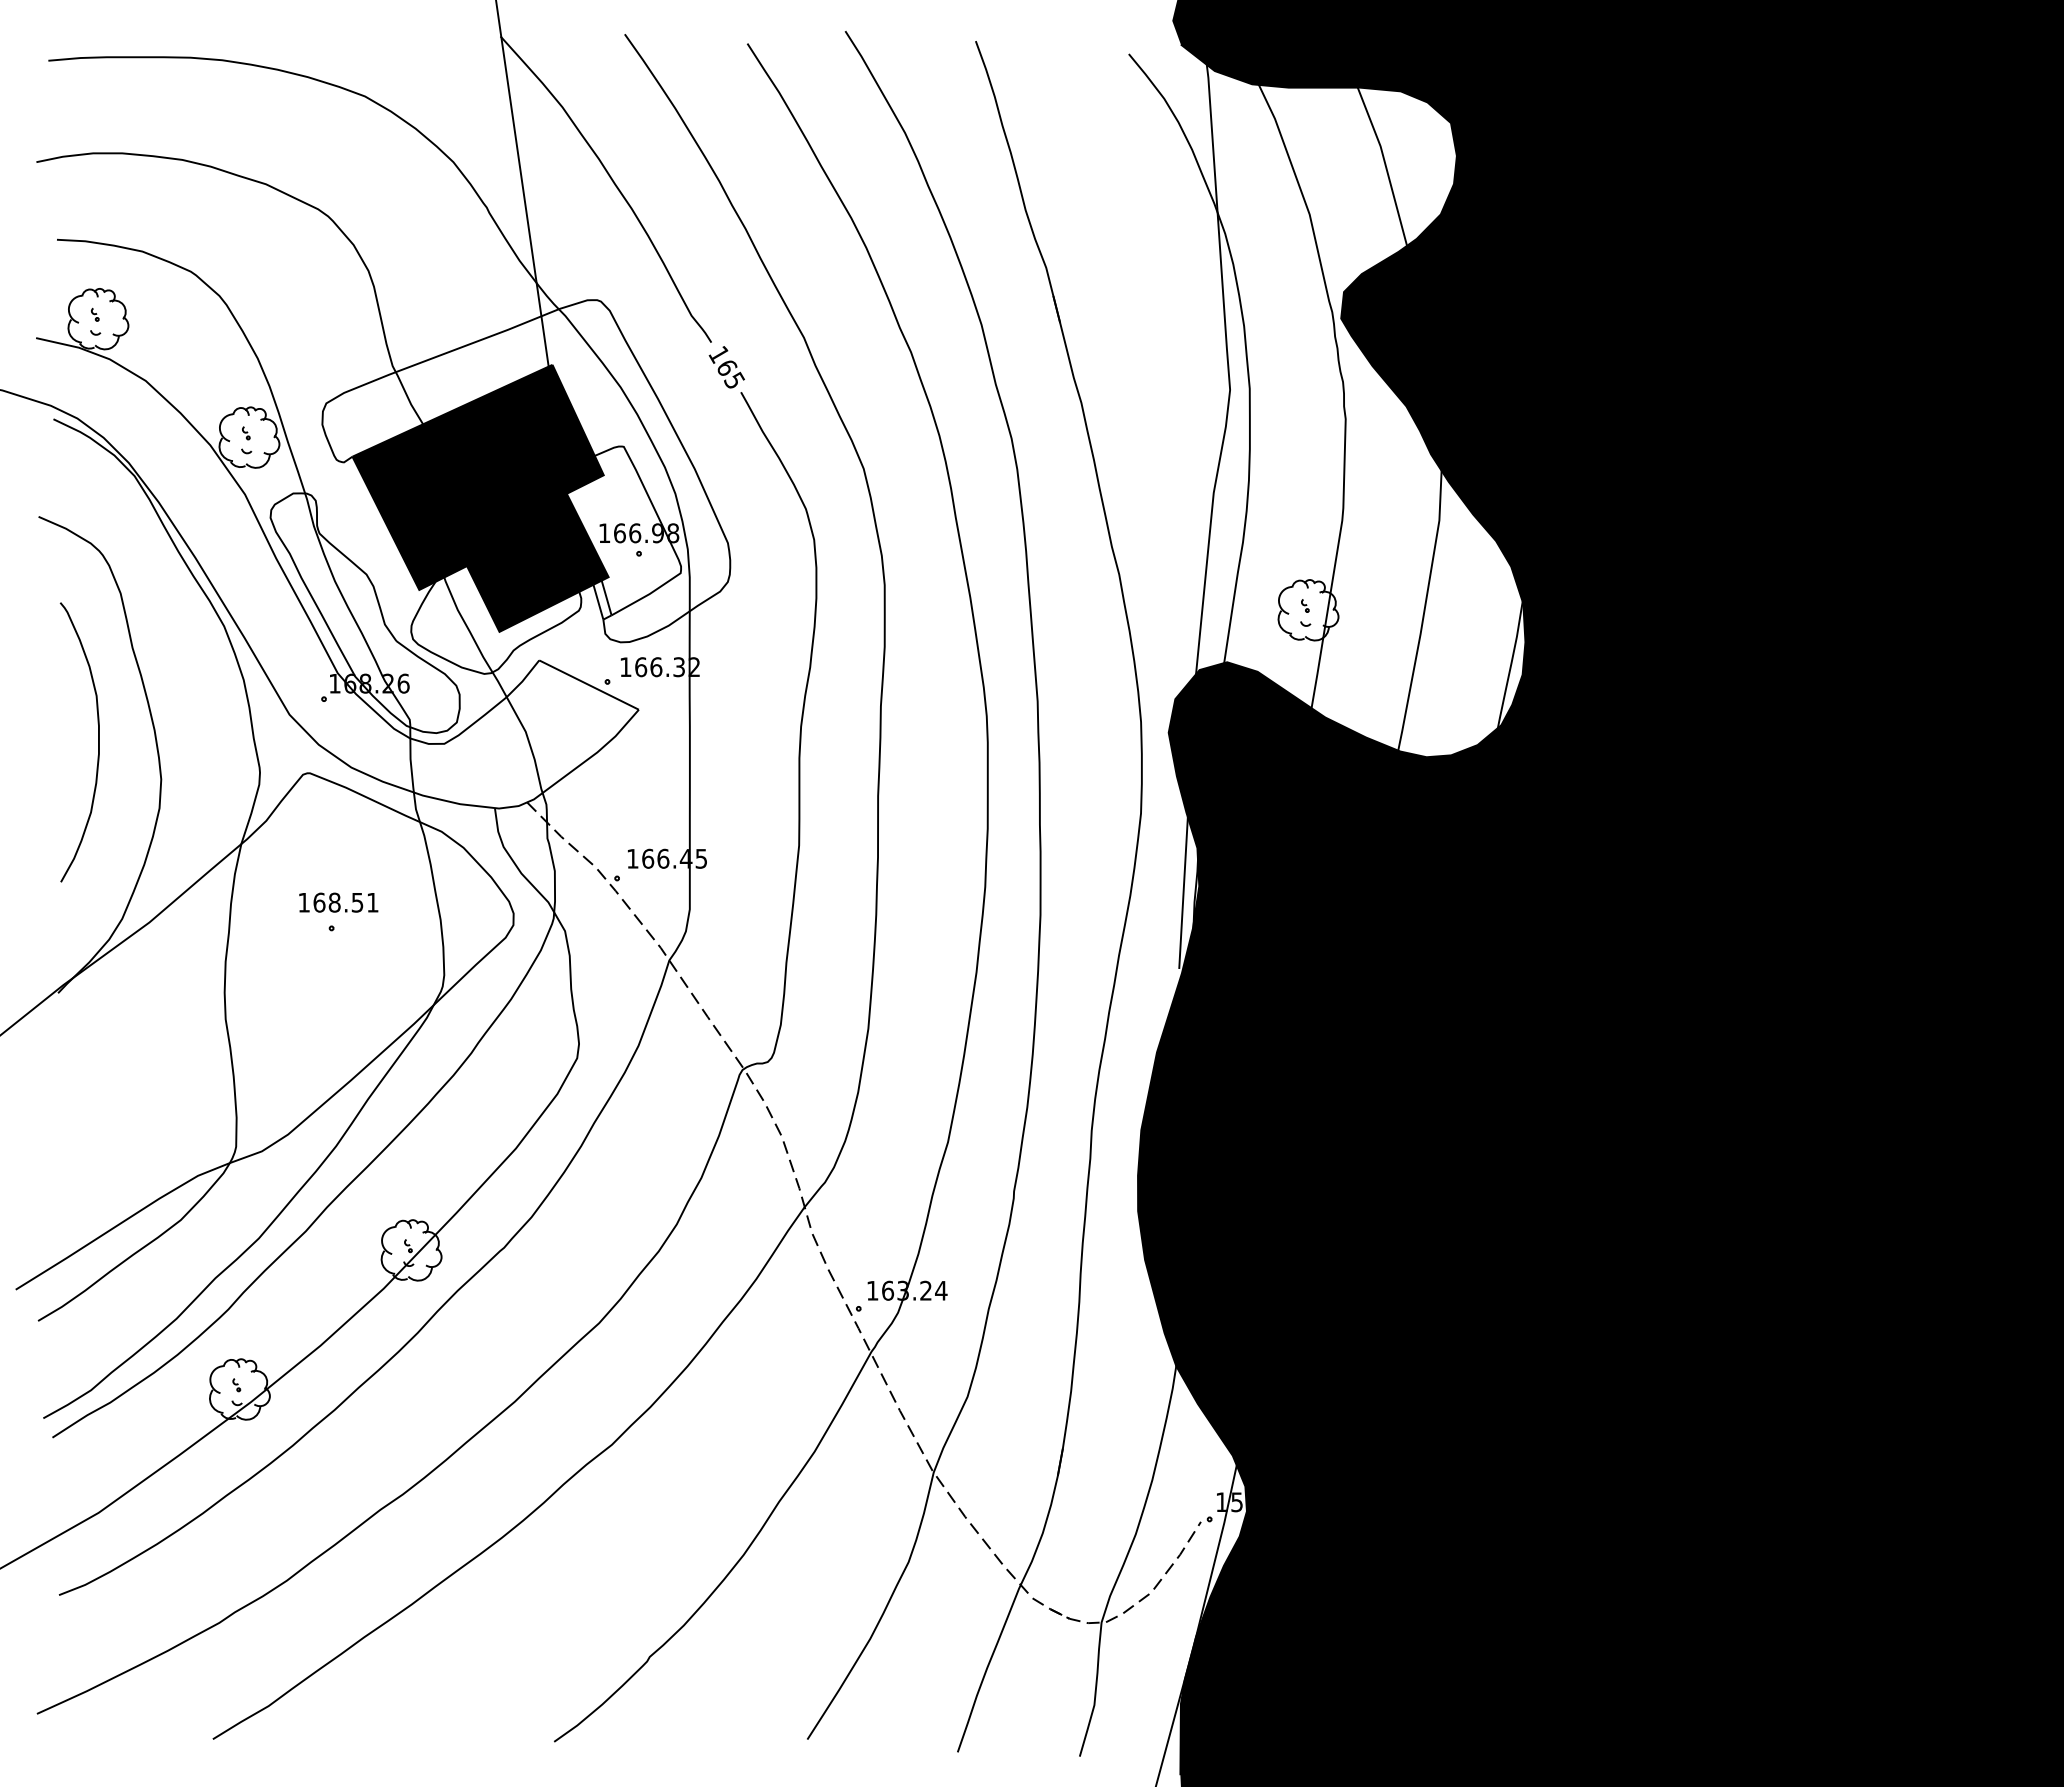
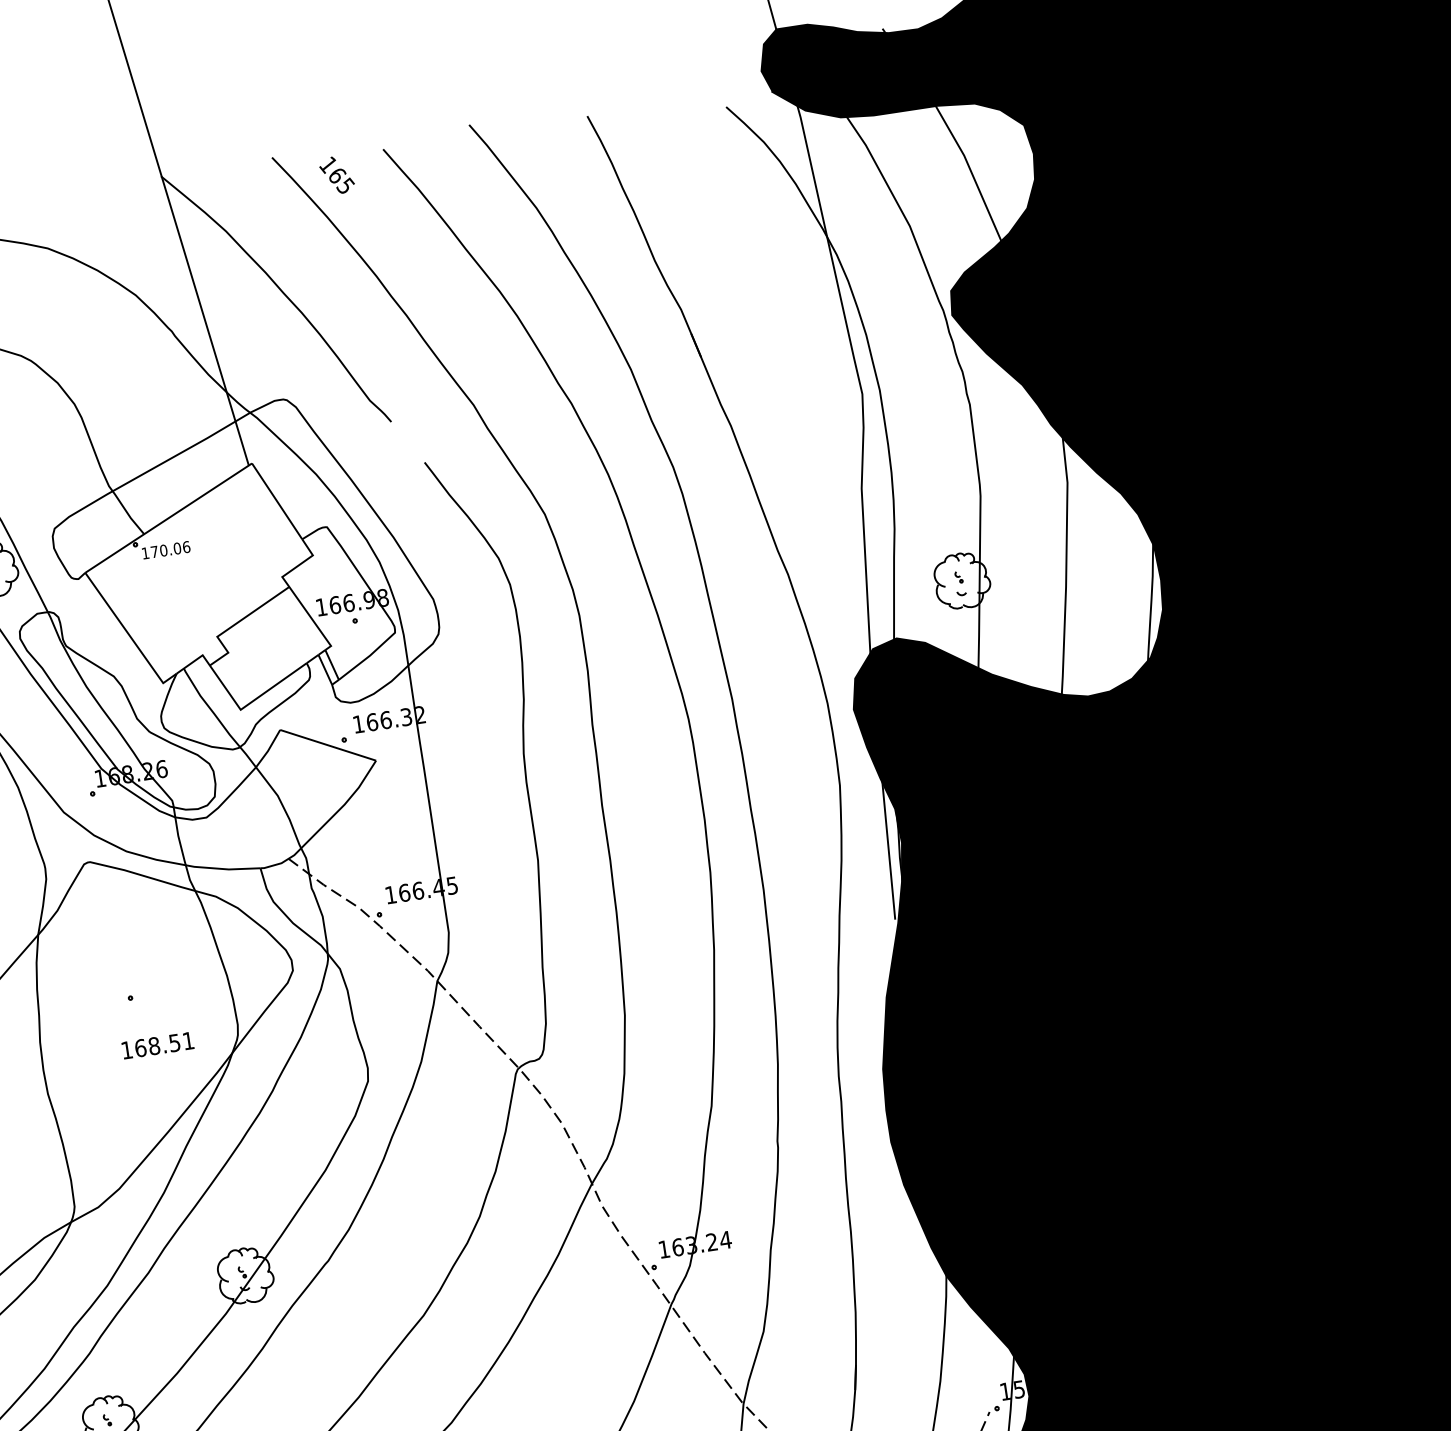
text: (726, 367) -> (336, 175), moved
fill: (480, 497) -> (205, 592), removed
text: (338, 902) -> (157, 1045), moved

